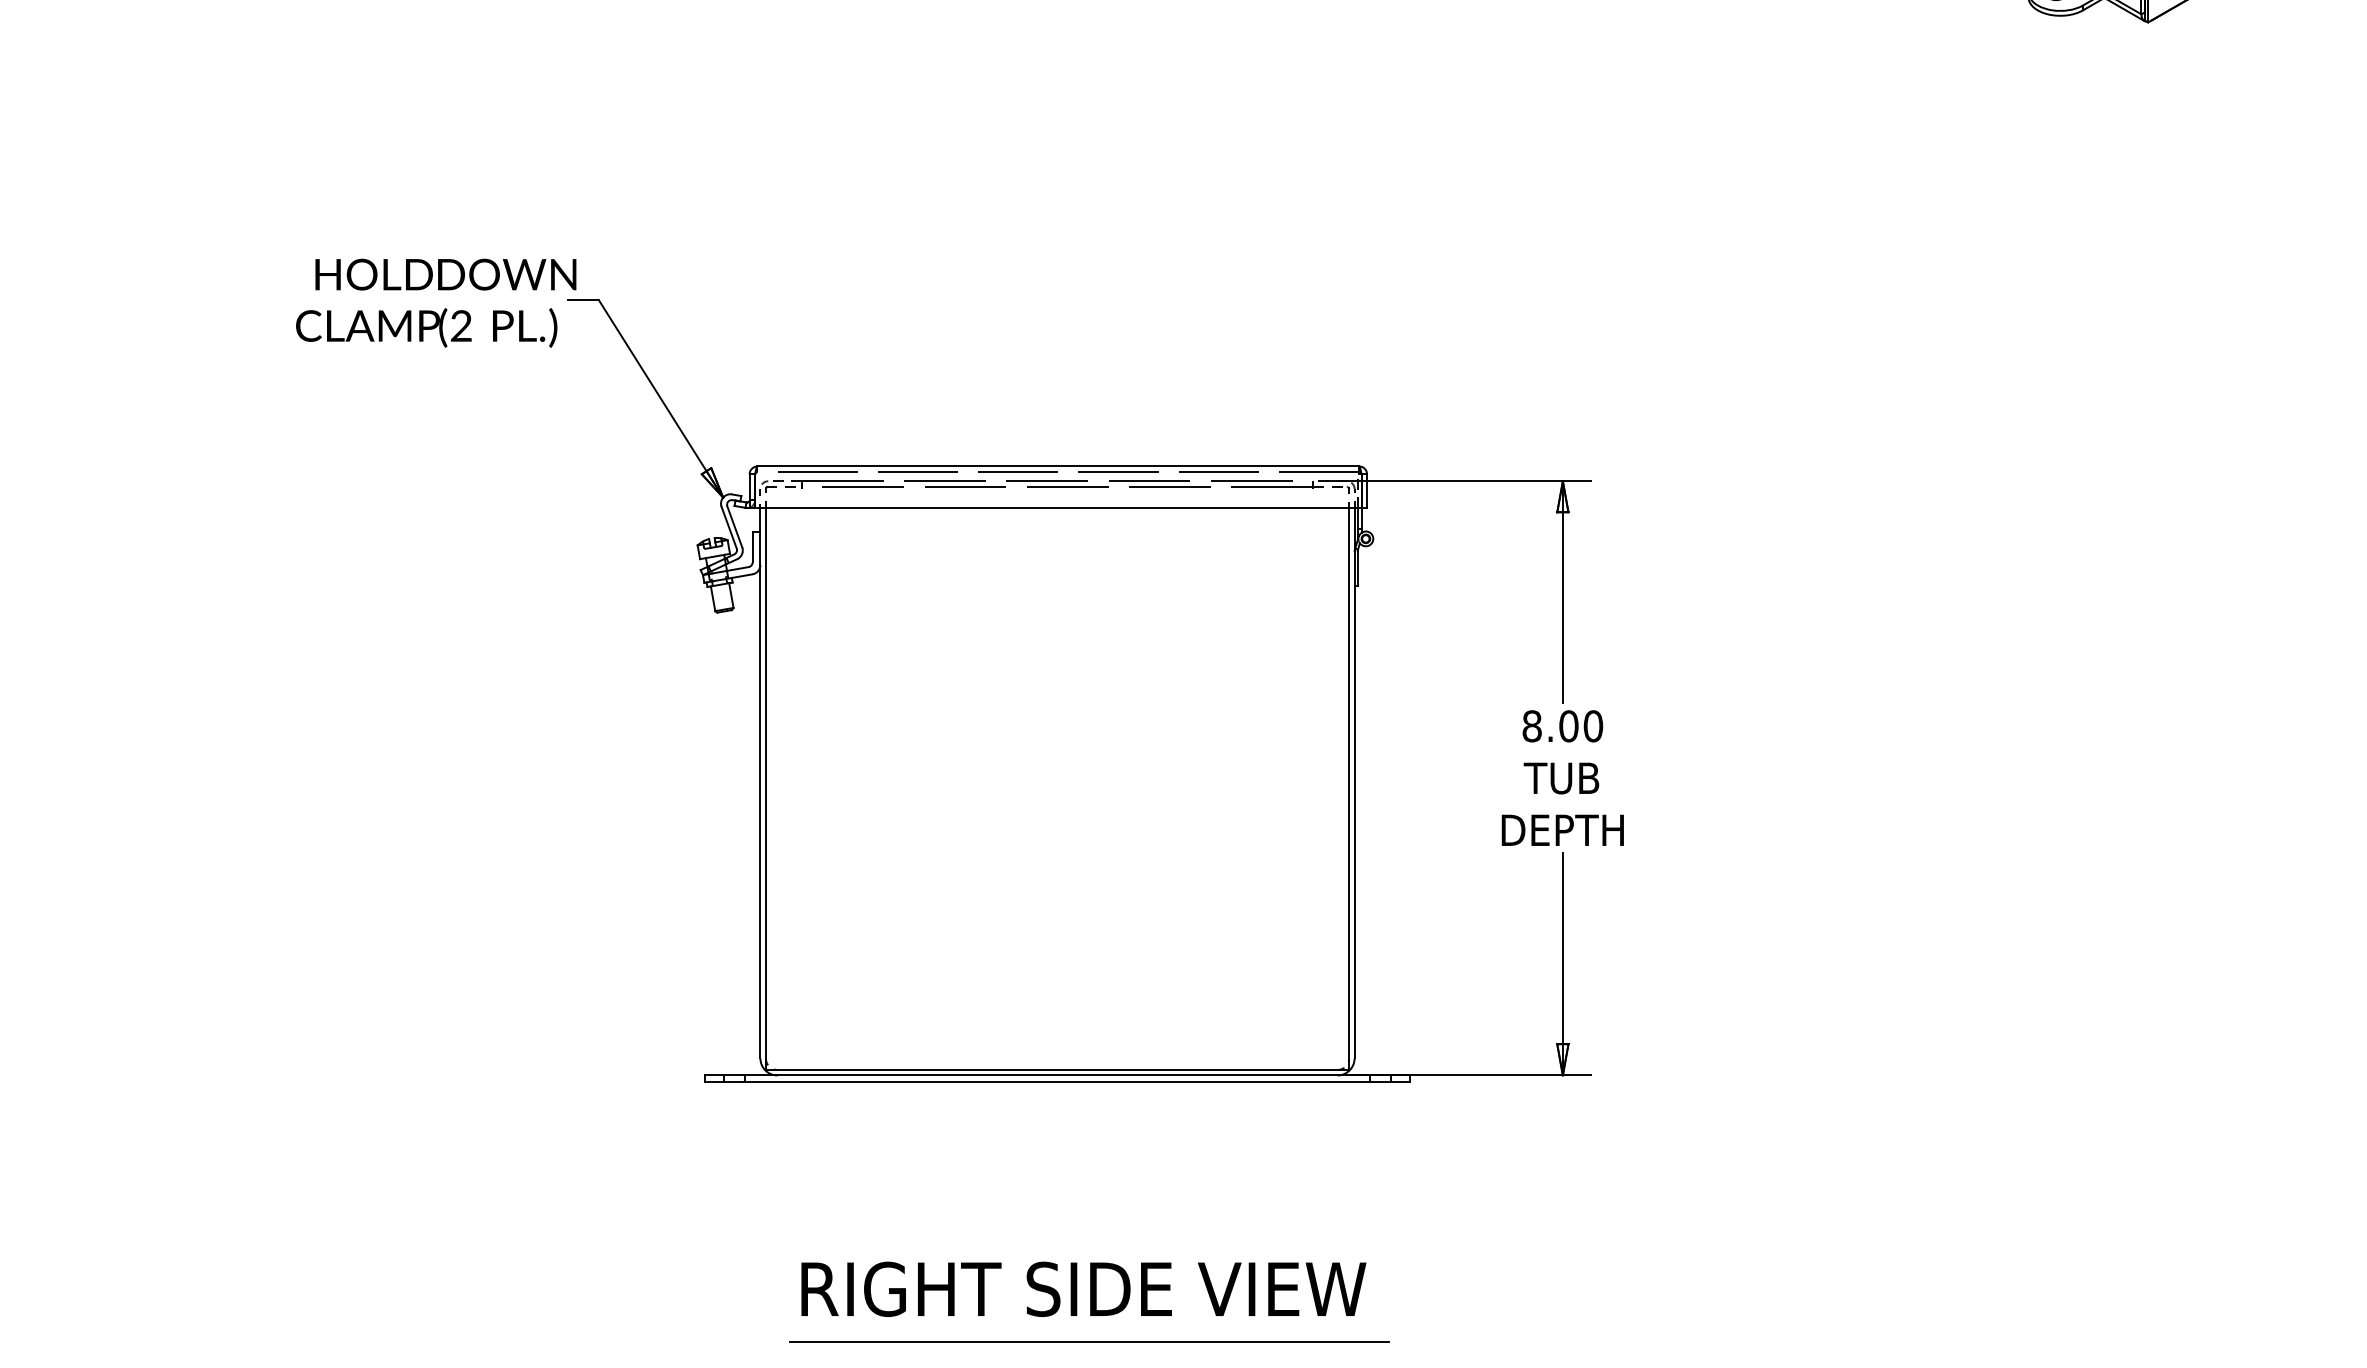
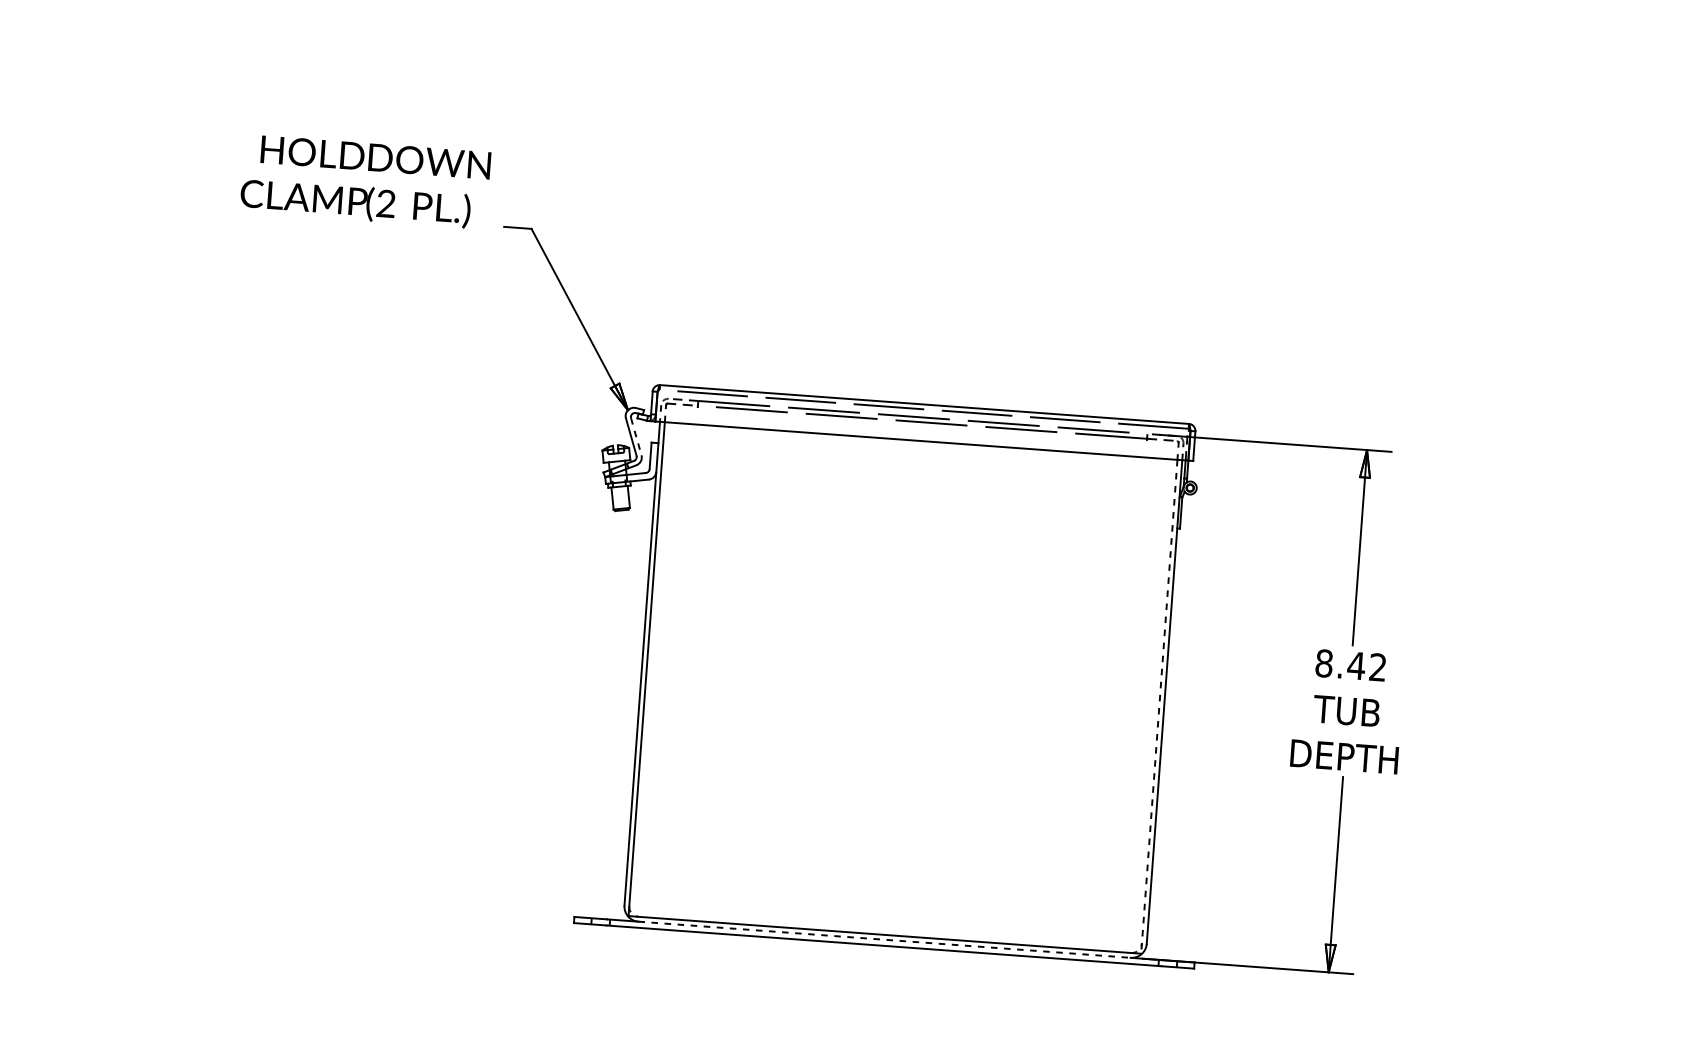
text: (436, 302) -> (365, 181), moved
line: (734, 526) -> (636, 436), solid -> dashed
text: (1580, 726) -> (1366, 666), 8.00 -> 8.42
line: (1349, 789) -> (1159, 707), solid -> dashed
line: (1058, 1075) -> (885, 939), solid -> dashed

